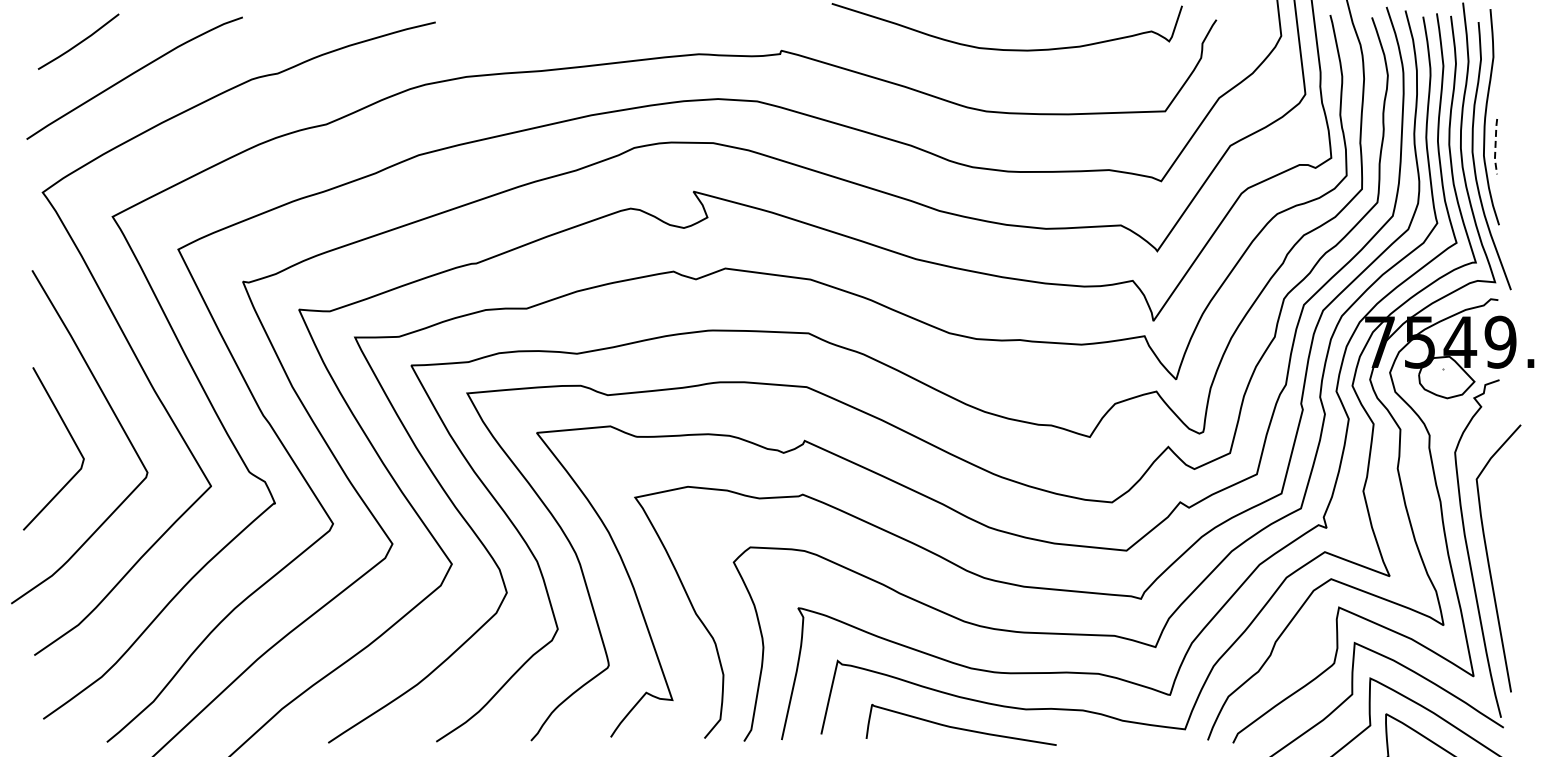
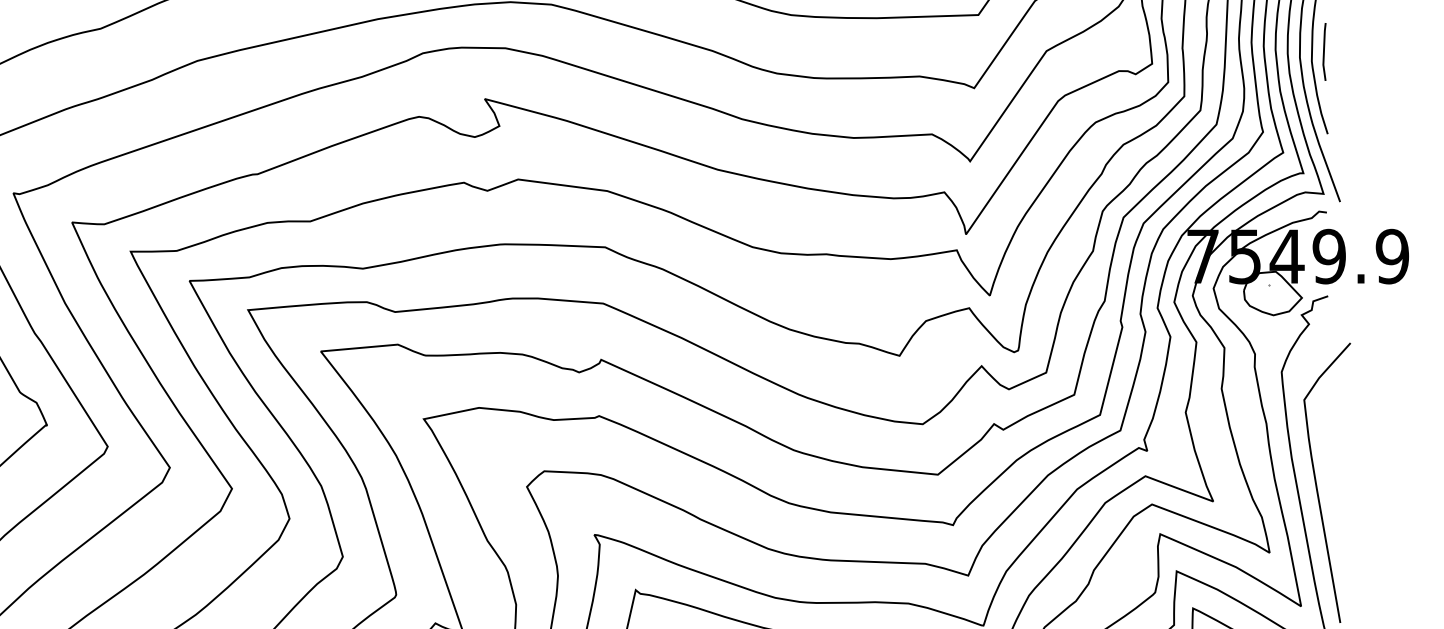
line: (1495, 147) -> (1323, 52), dashed -> solid

